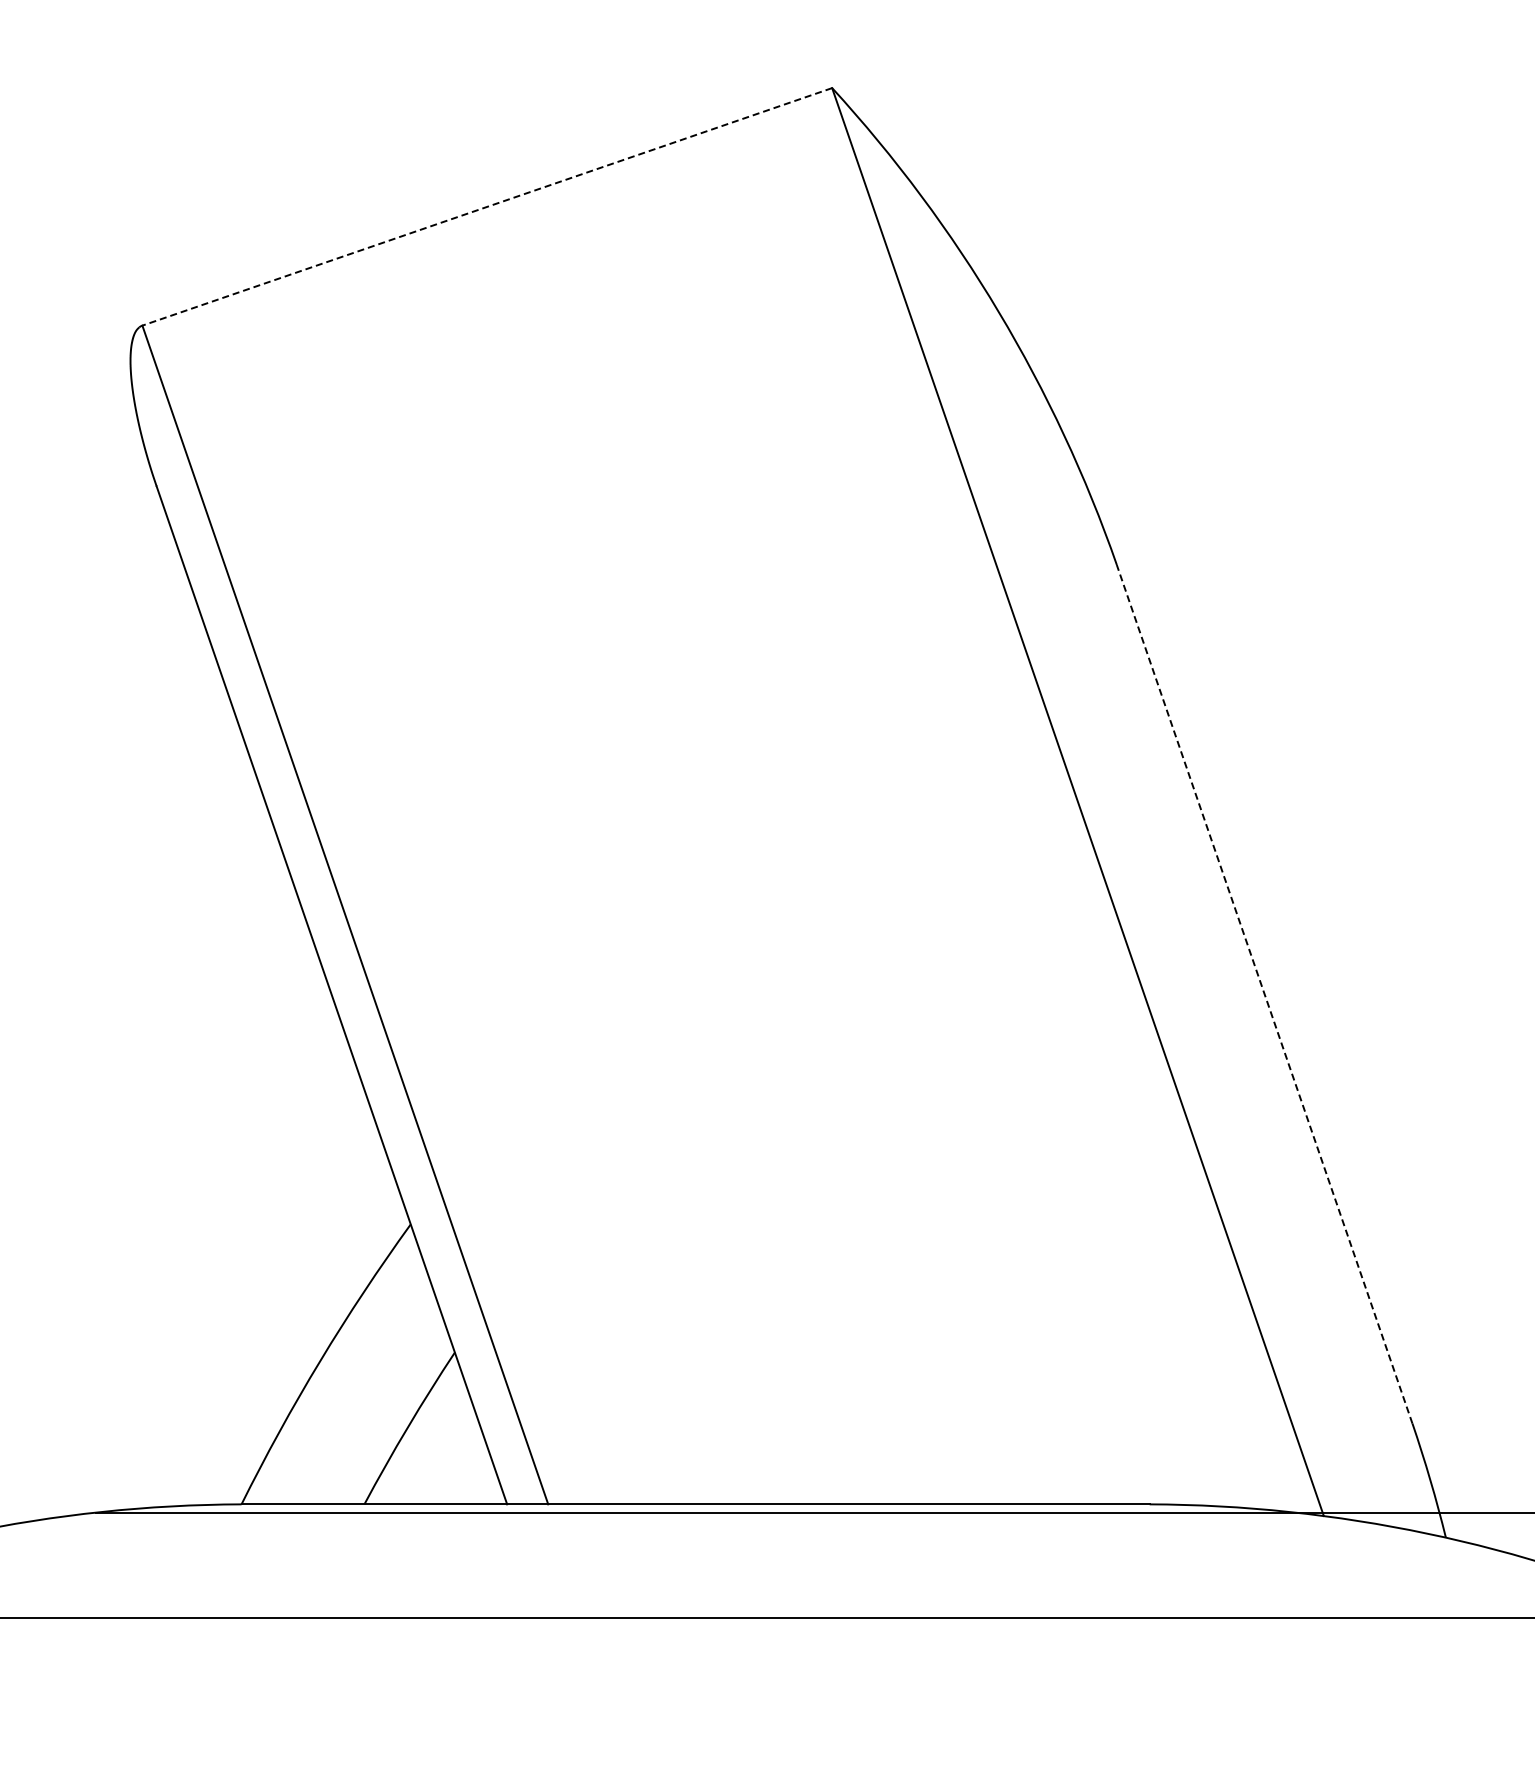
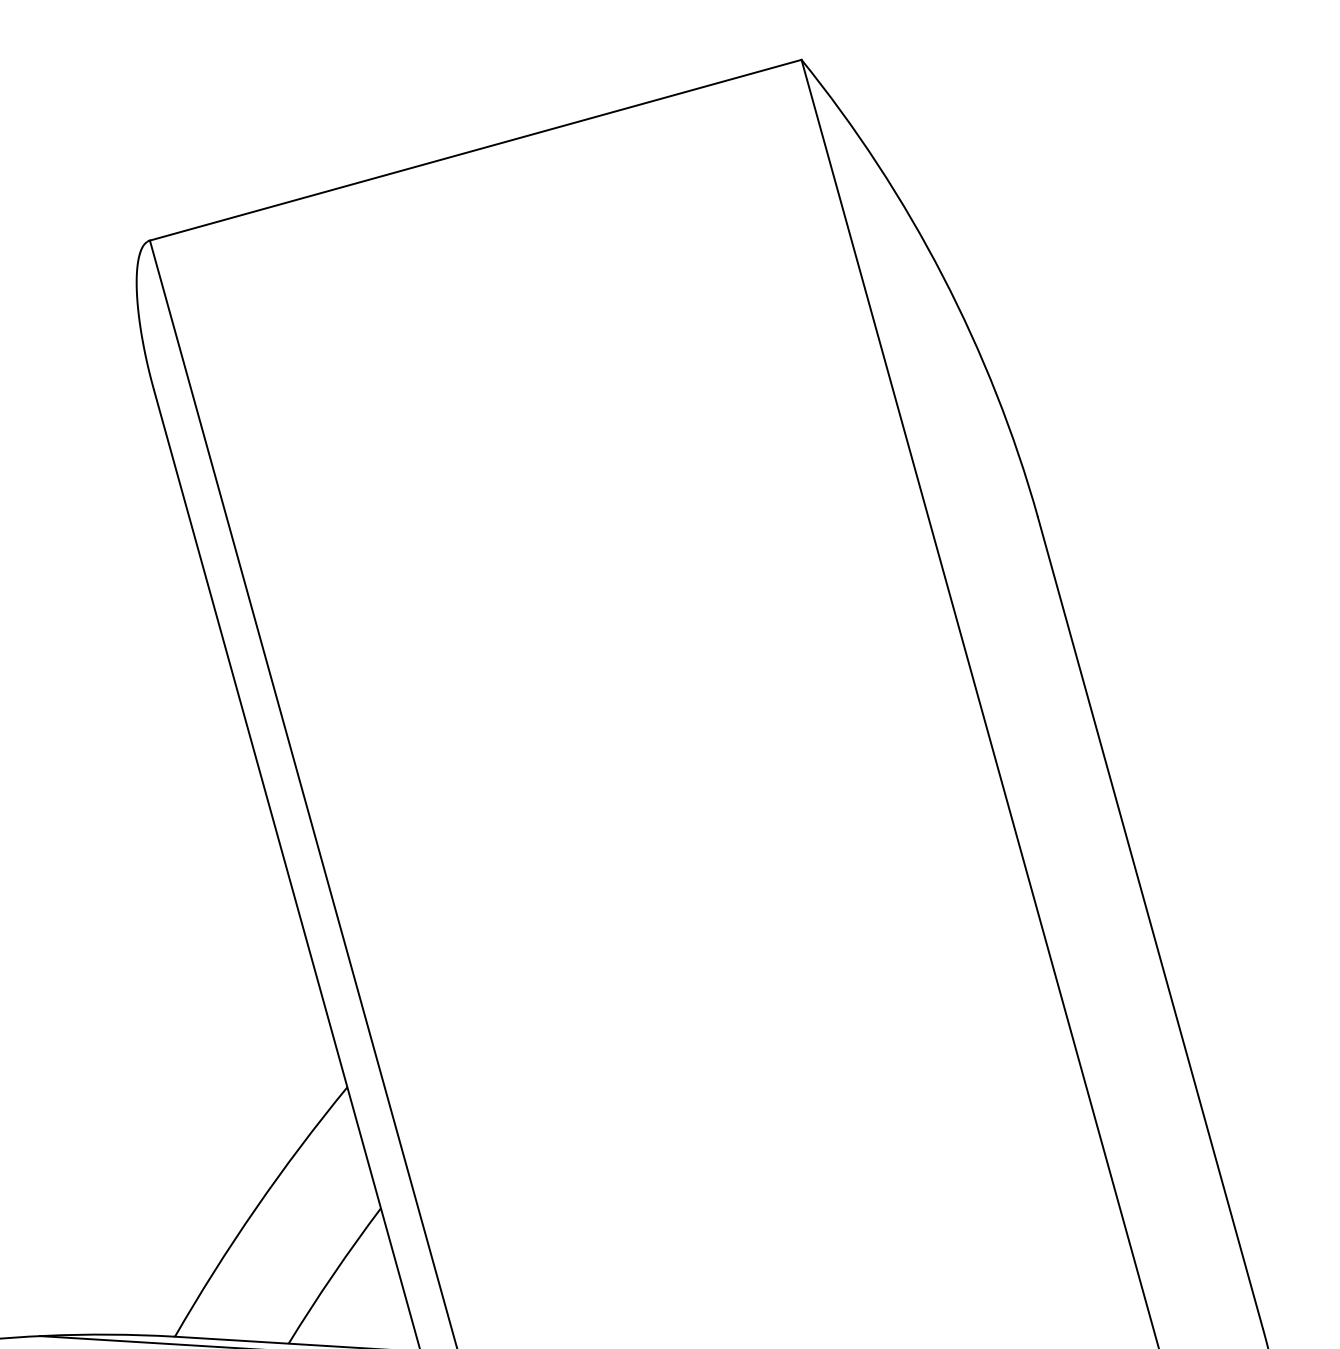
line: (487, 206) -> (475, 149), dashed -> solid
line: (1264, 993) -> (1150, 921), dashed -> solid

